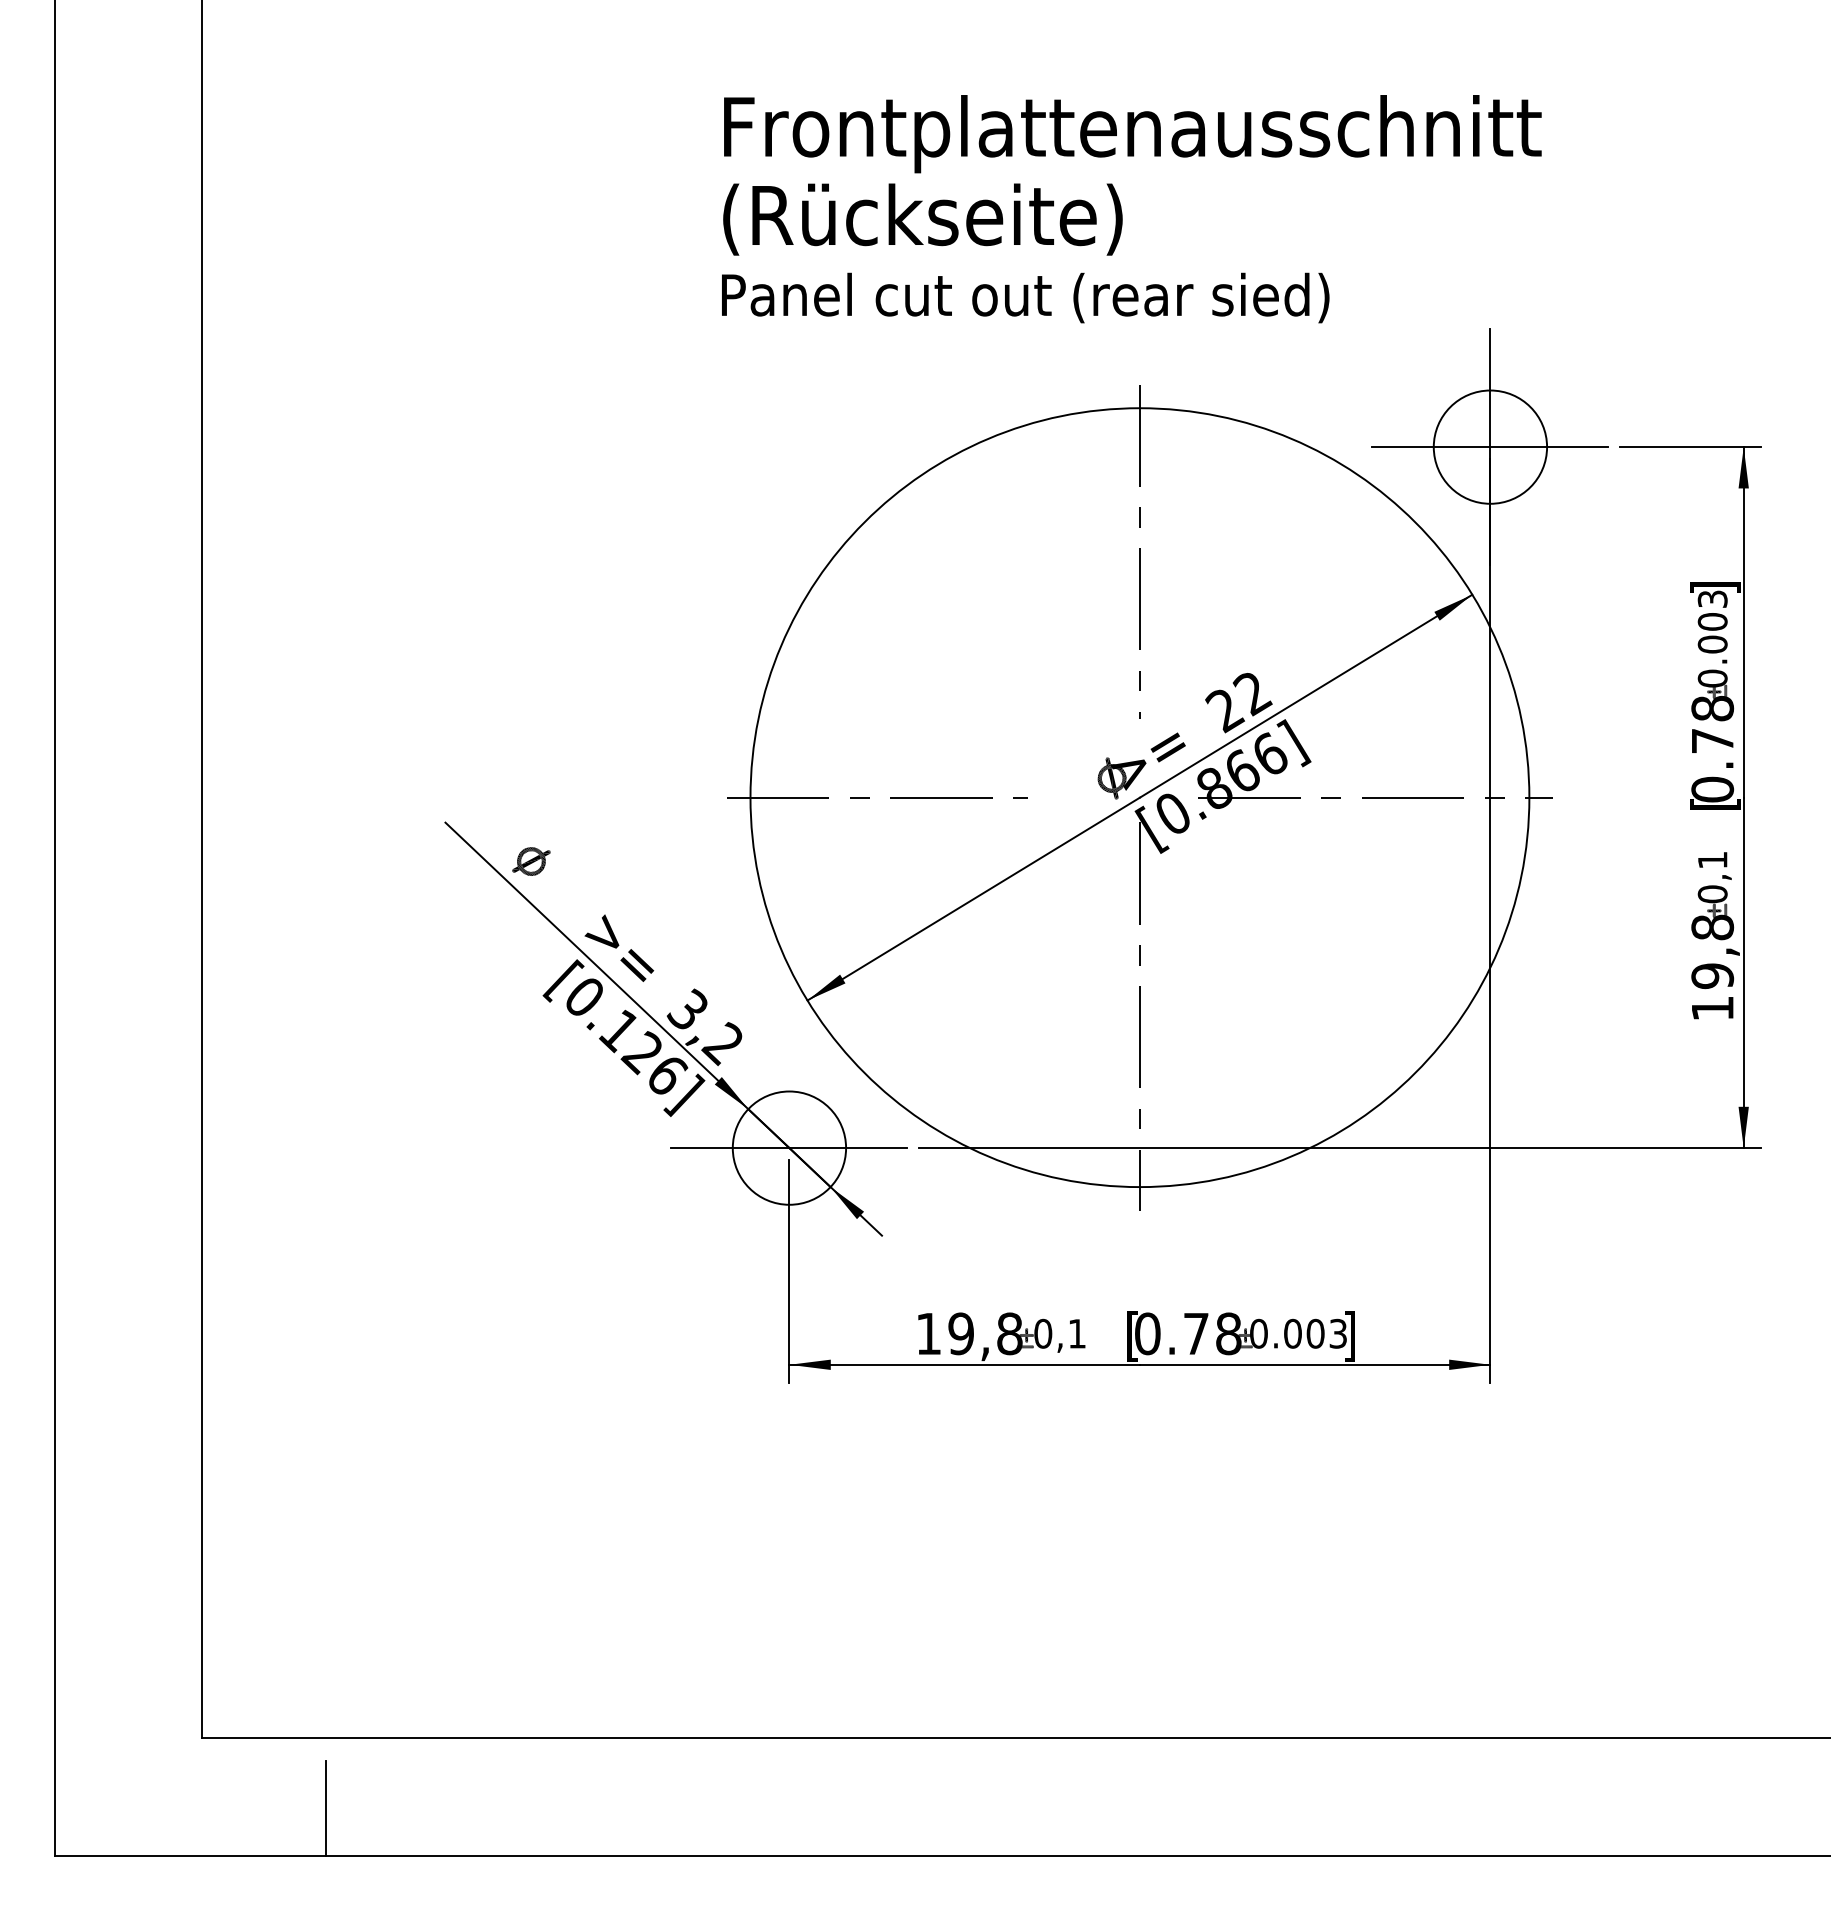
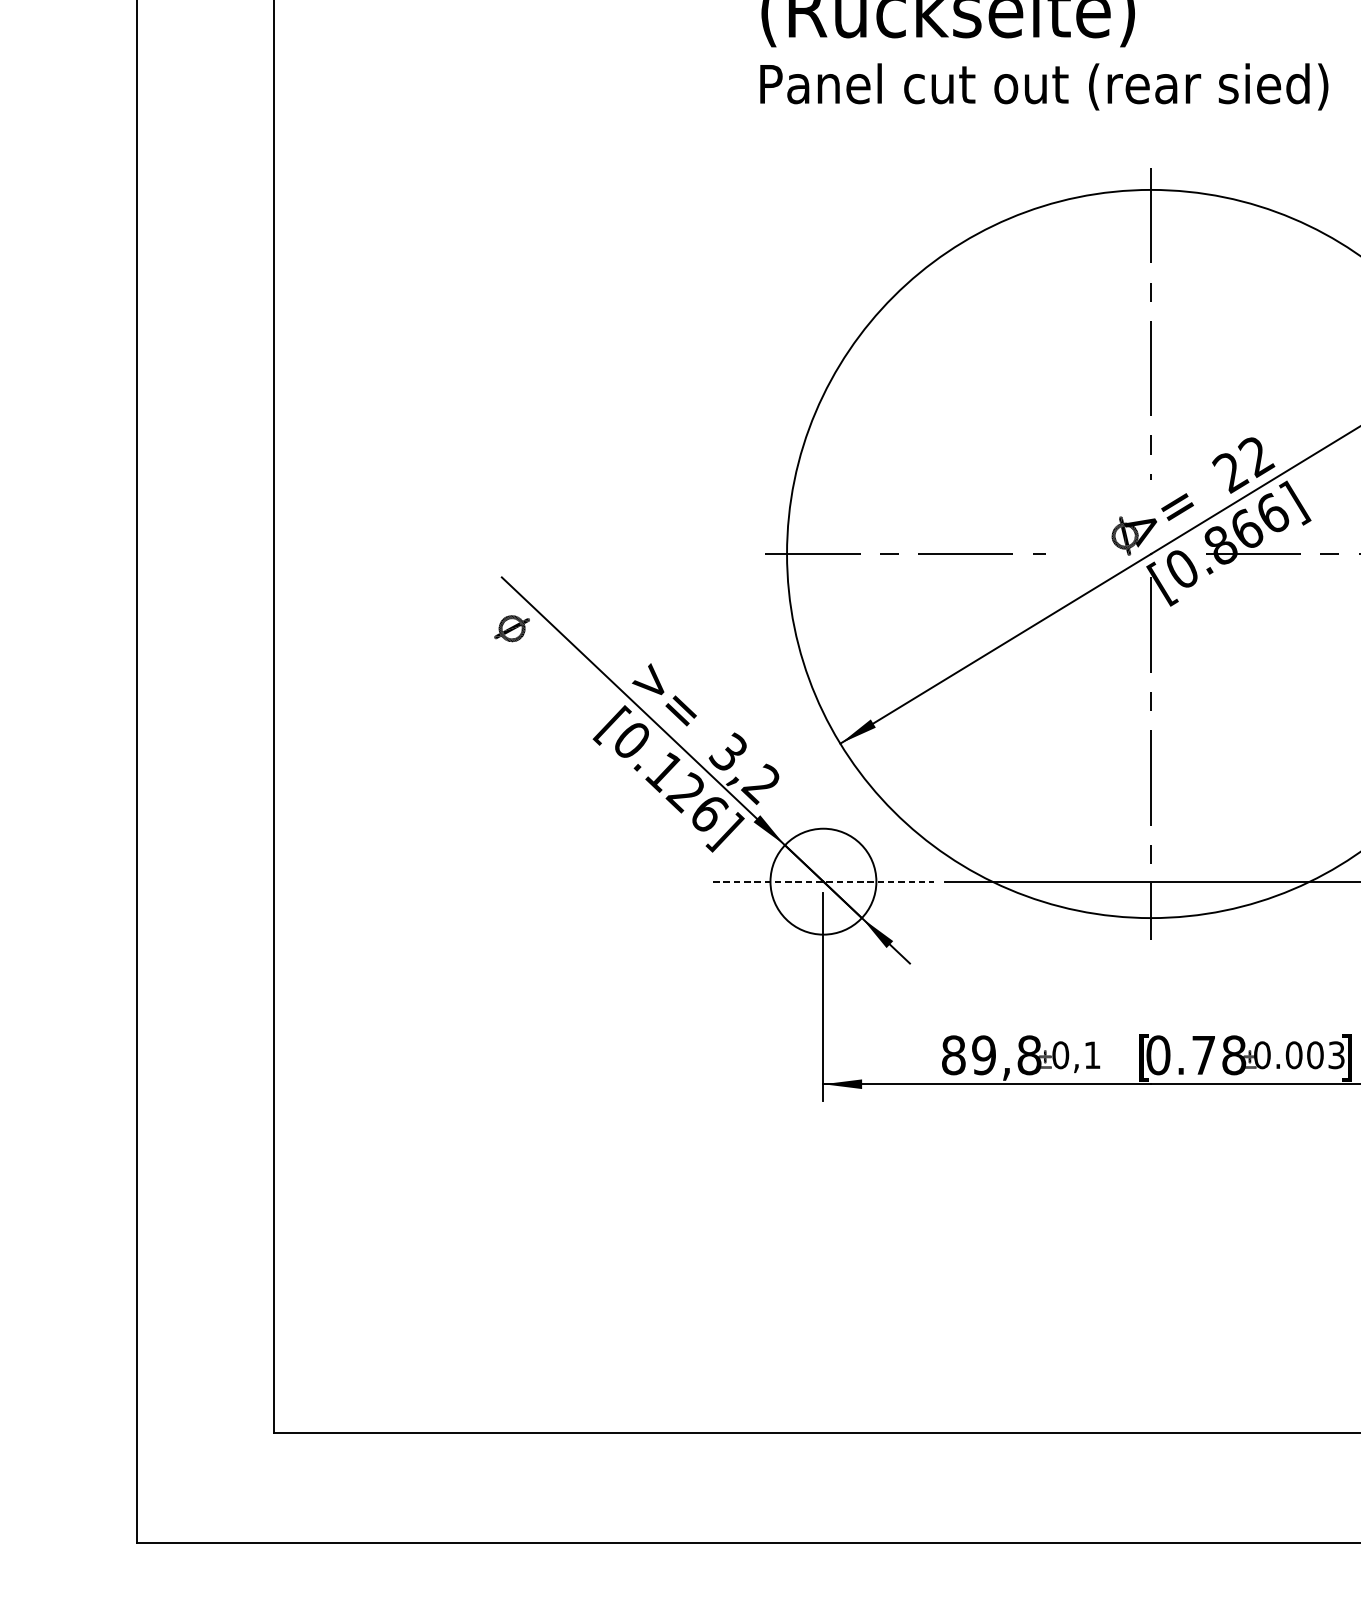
part: (531, 861) -> (512, 628), moved
line: (789, 1148) -> (823, 882), solid -> dashed
text: (928, 1333) -> (953, 1054), 19,8 -> 89,8
line: (326, 1808) -> (390, 1499), removed

